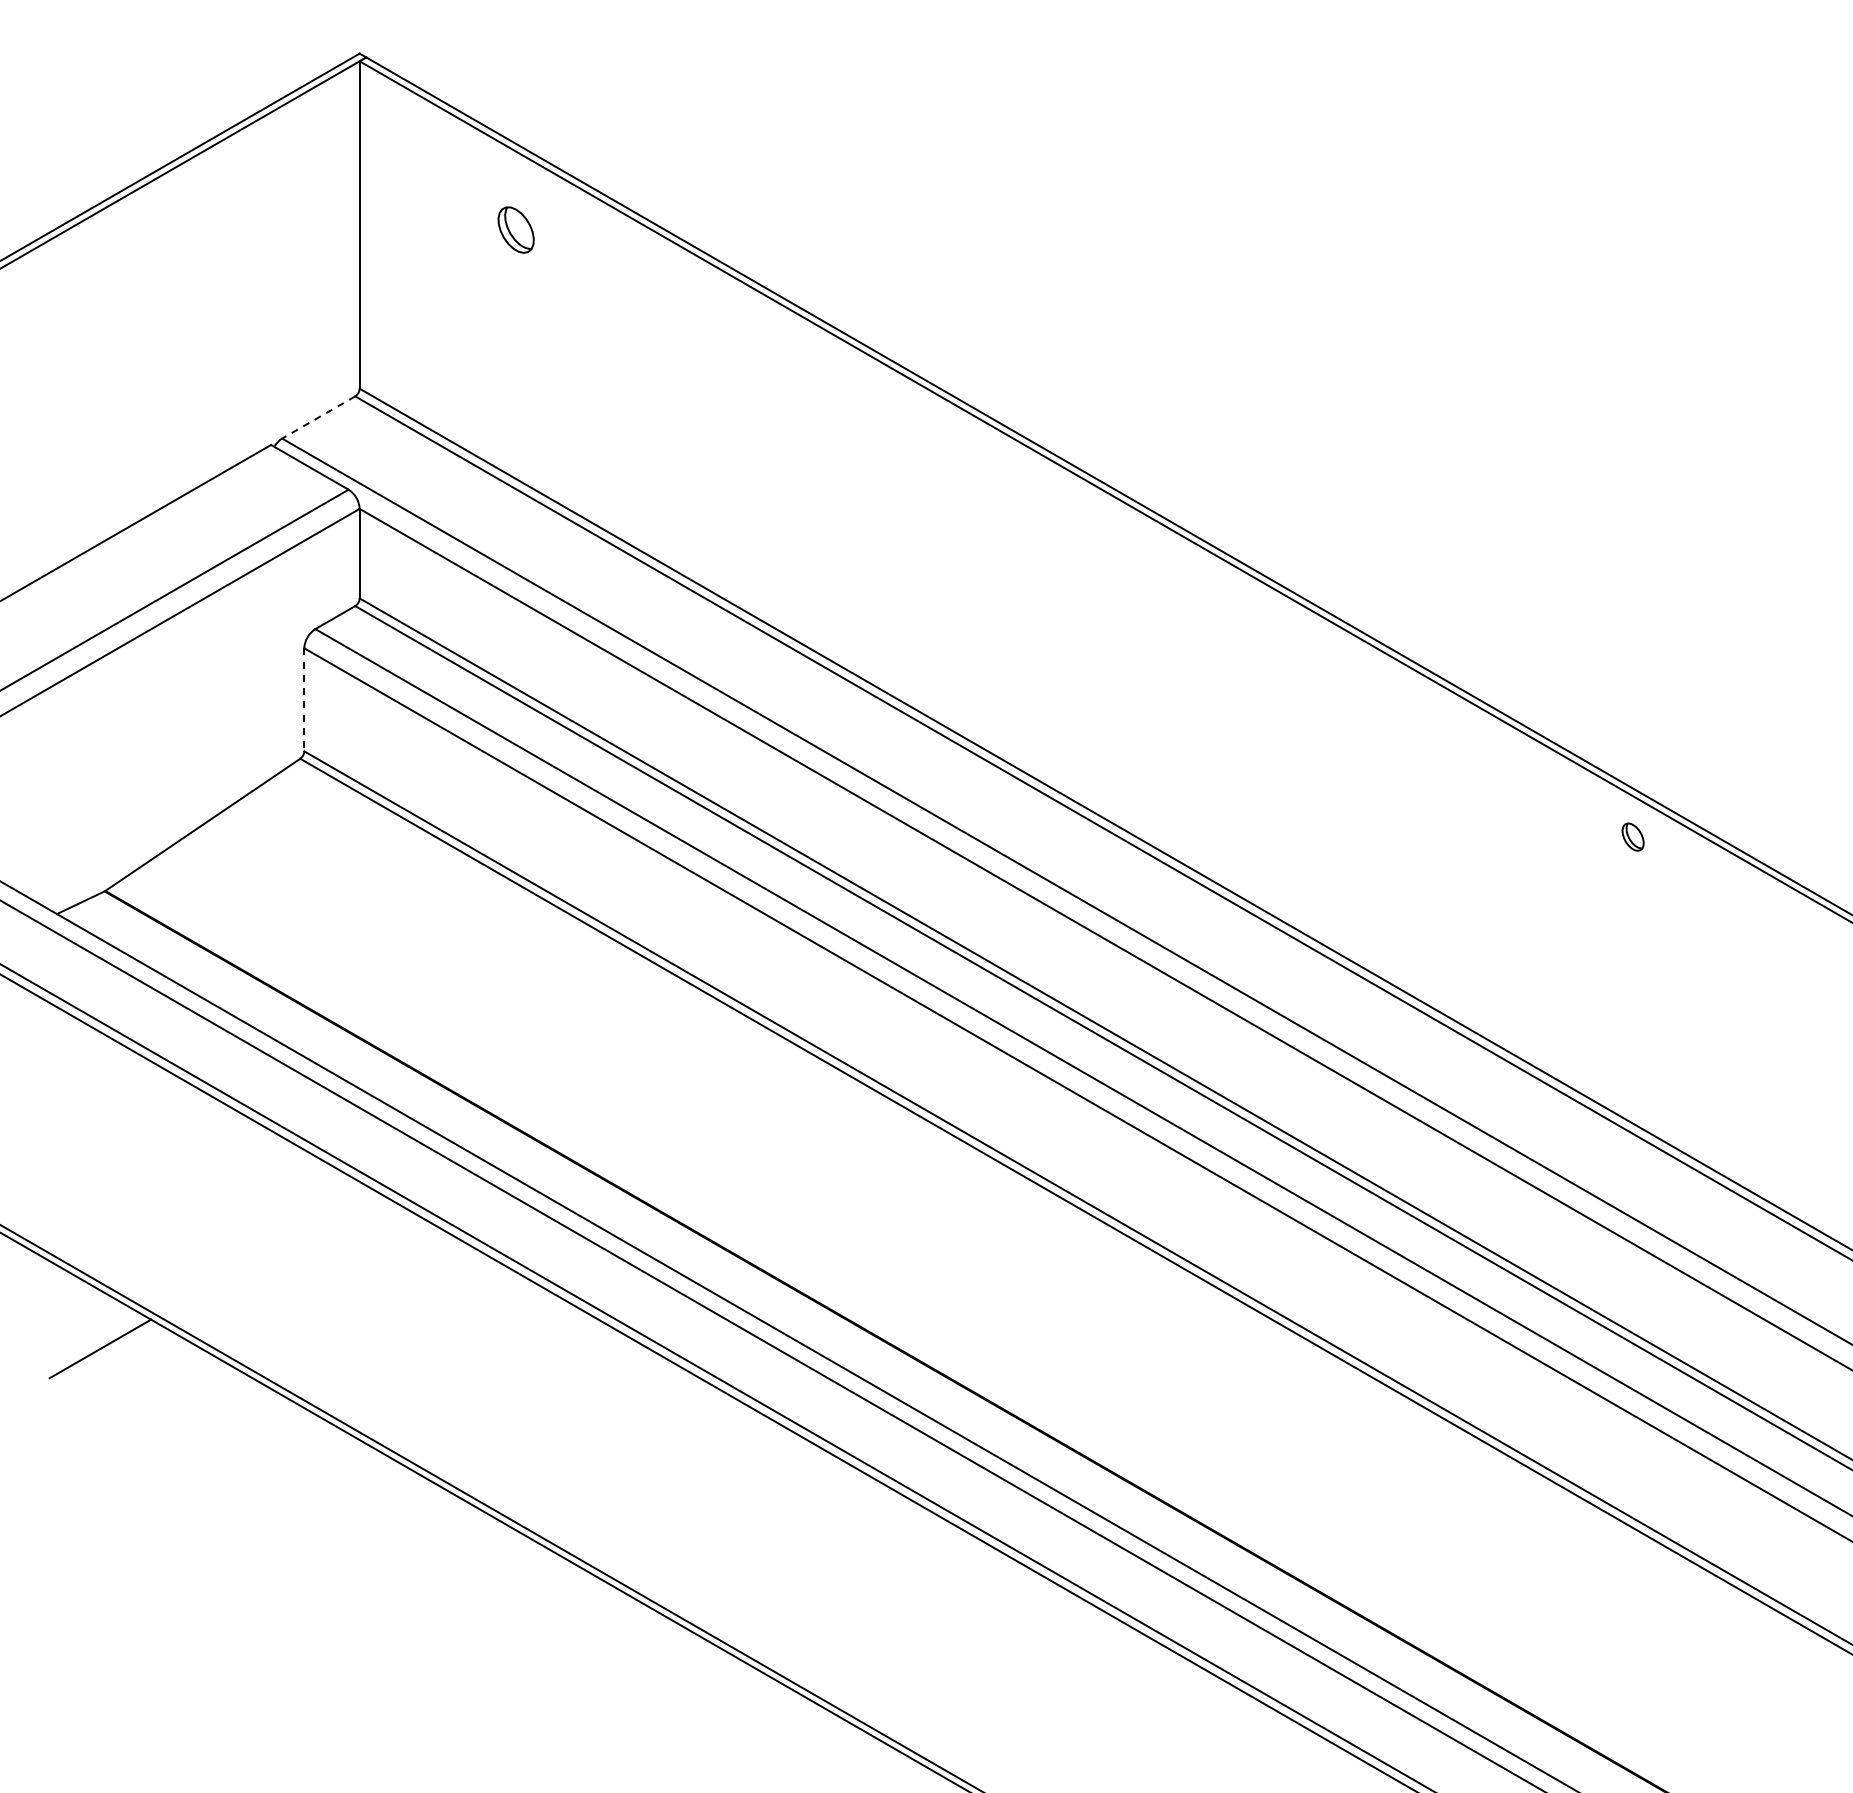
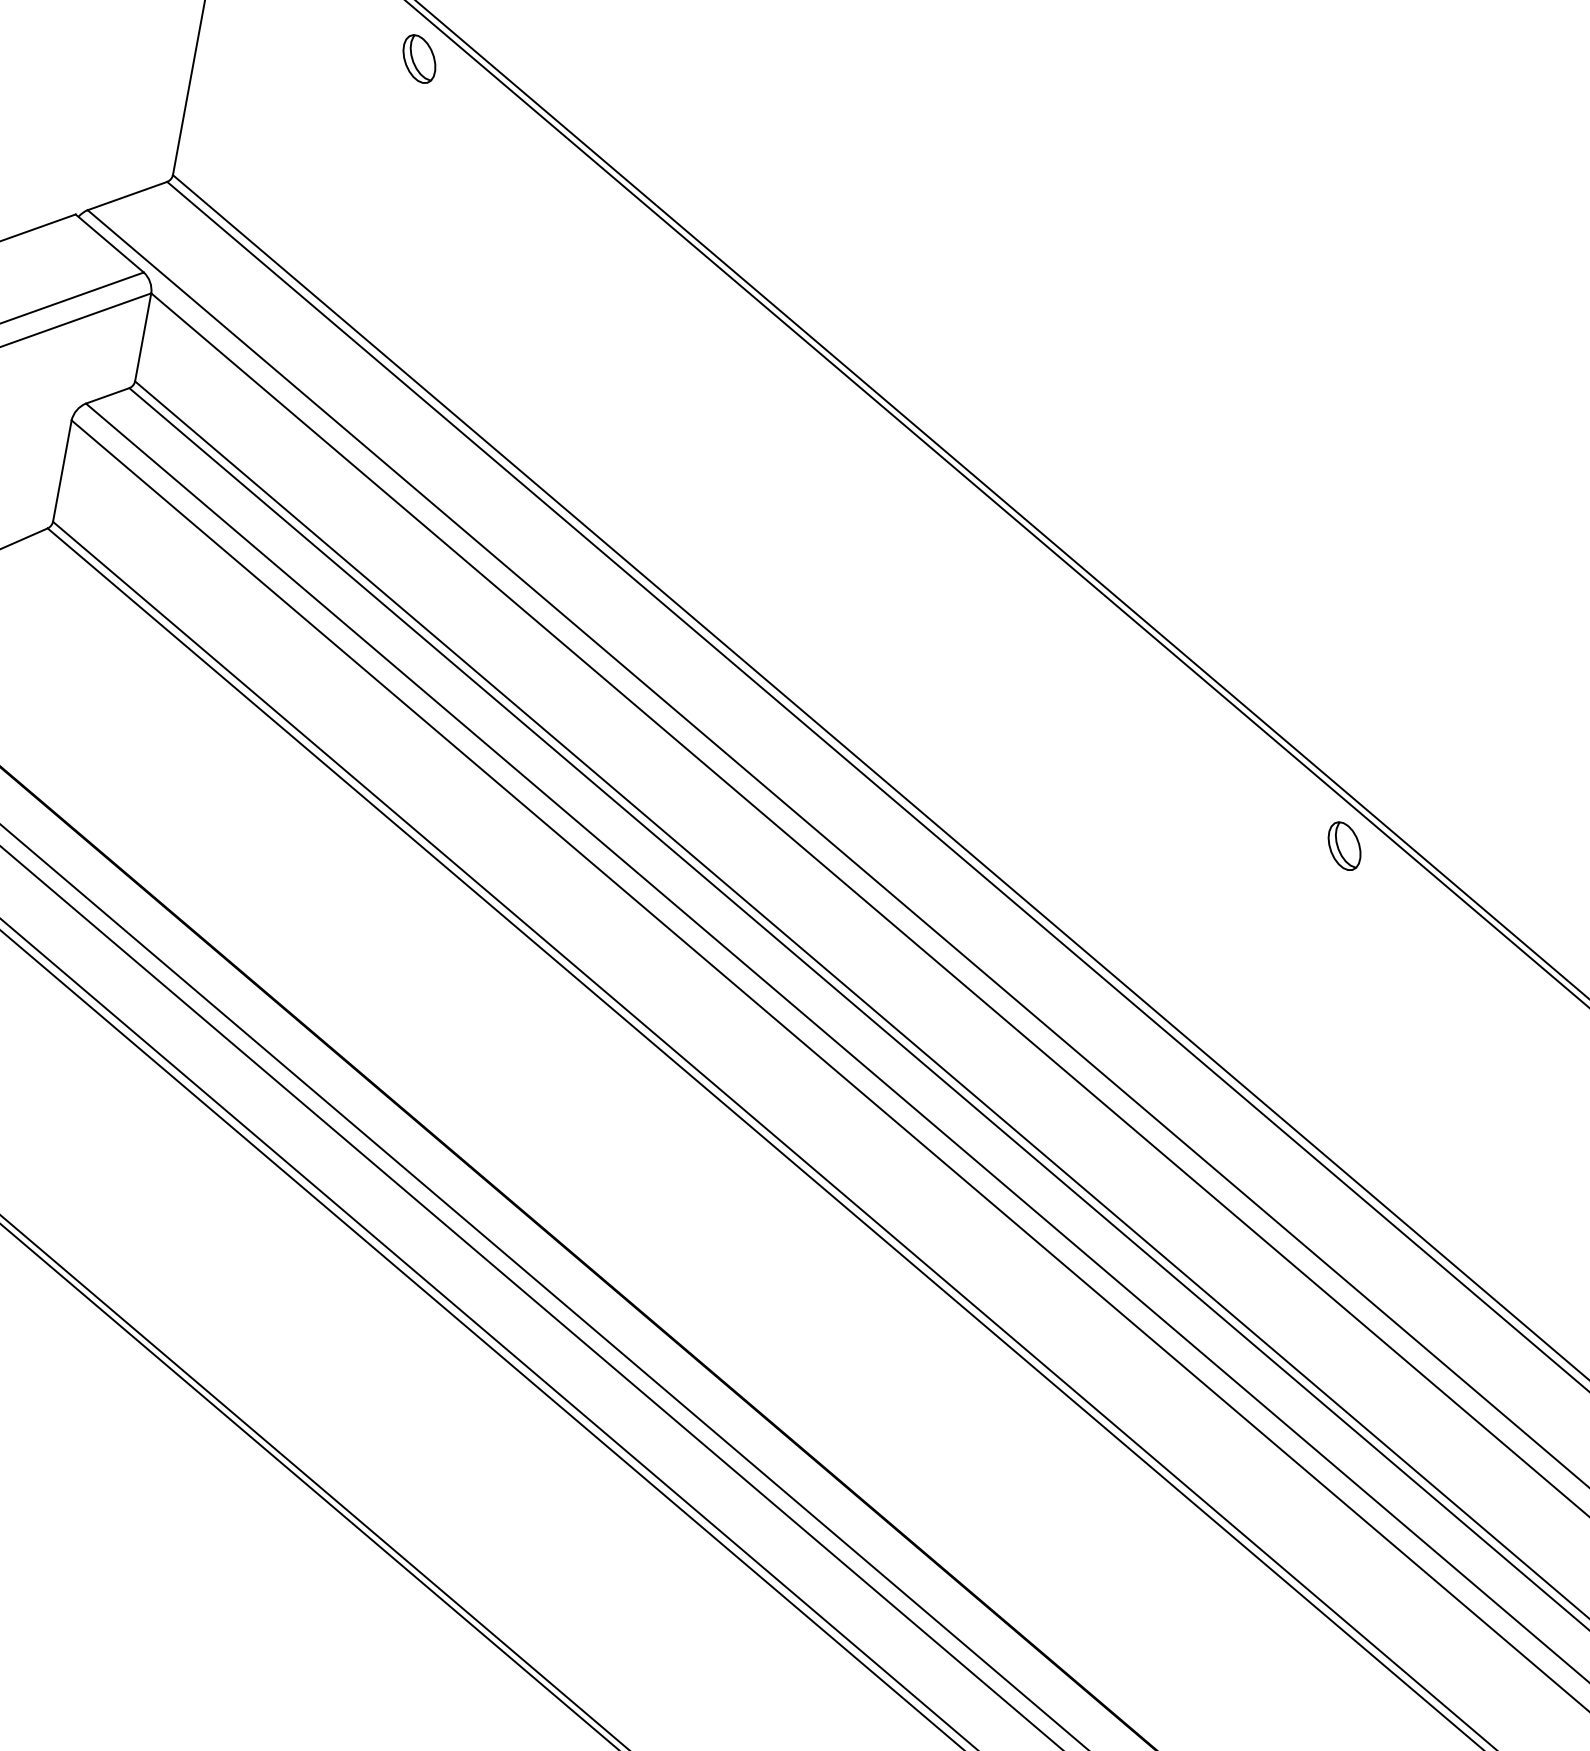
part: (515, 229) -> (418, 58), moved
line: (318, 417) -> (127, 196), dashed -> solid
line: (304, 699) -> (62, 470), dashed -> solid
part: (1632, 836) -> (1344, 845), size x1.67

